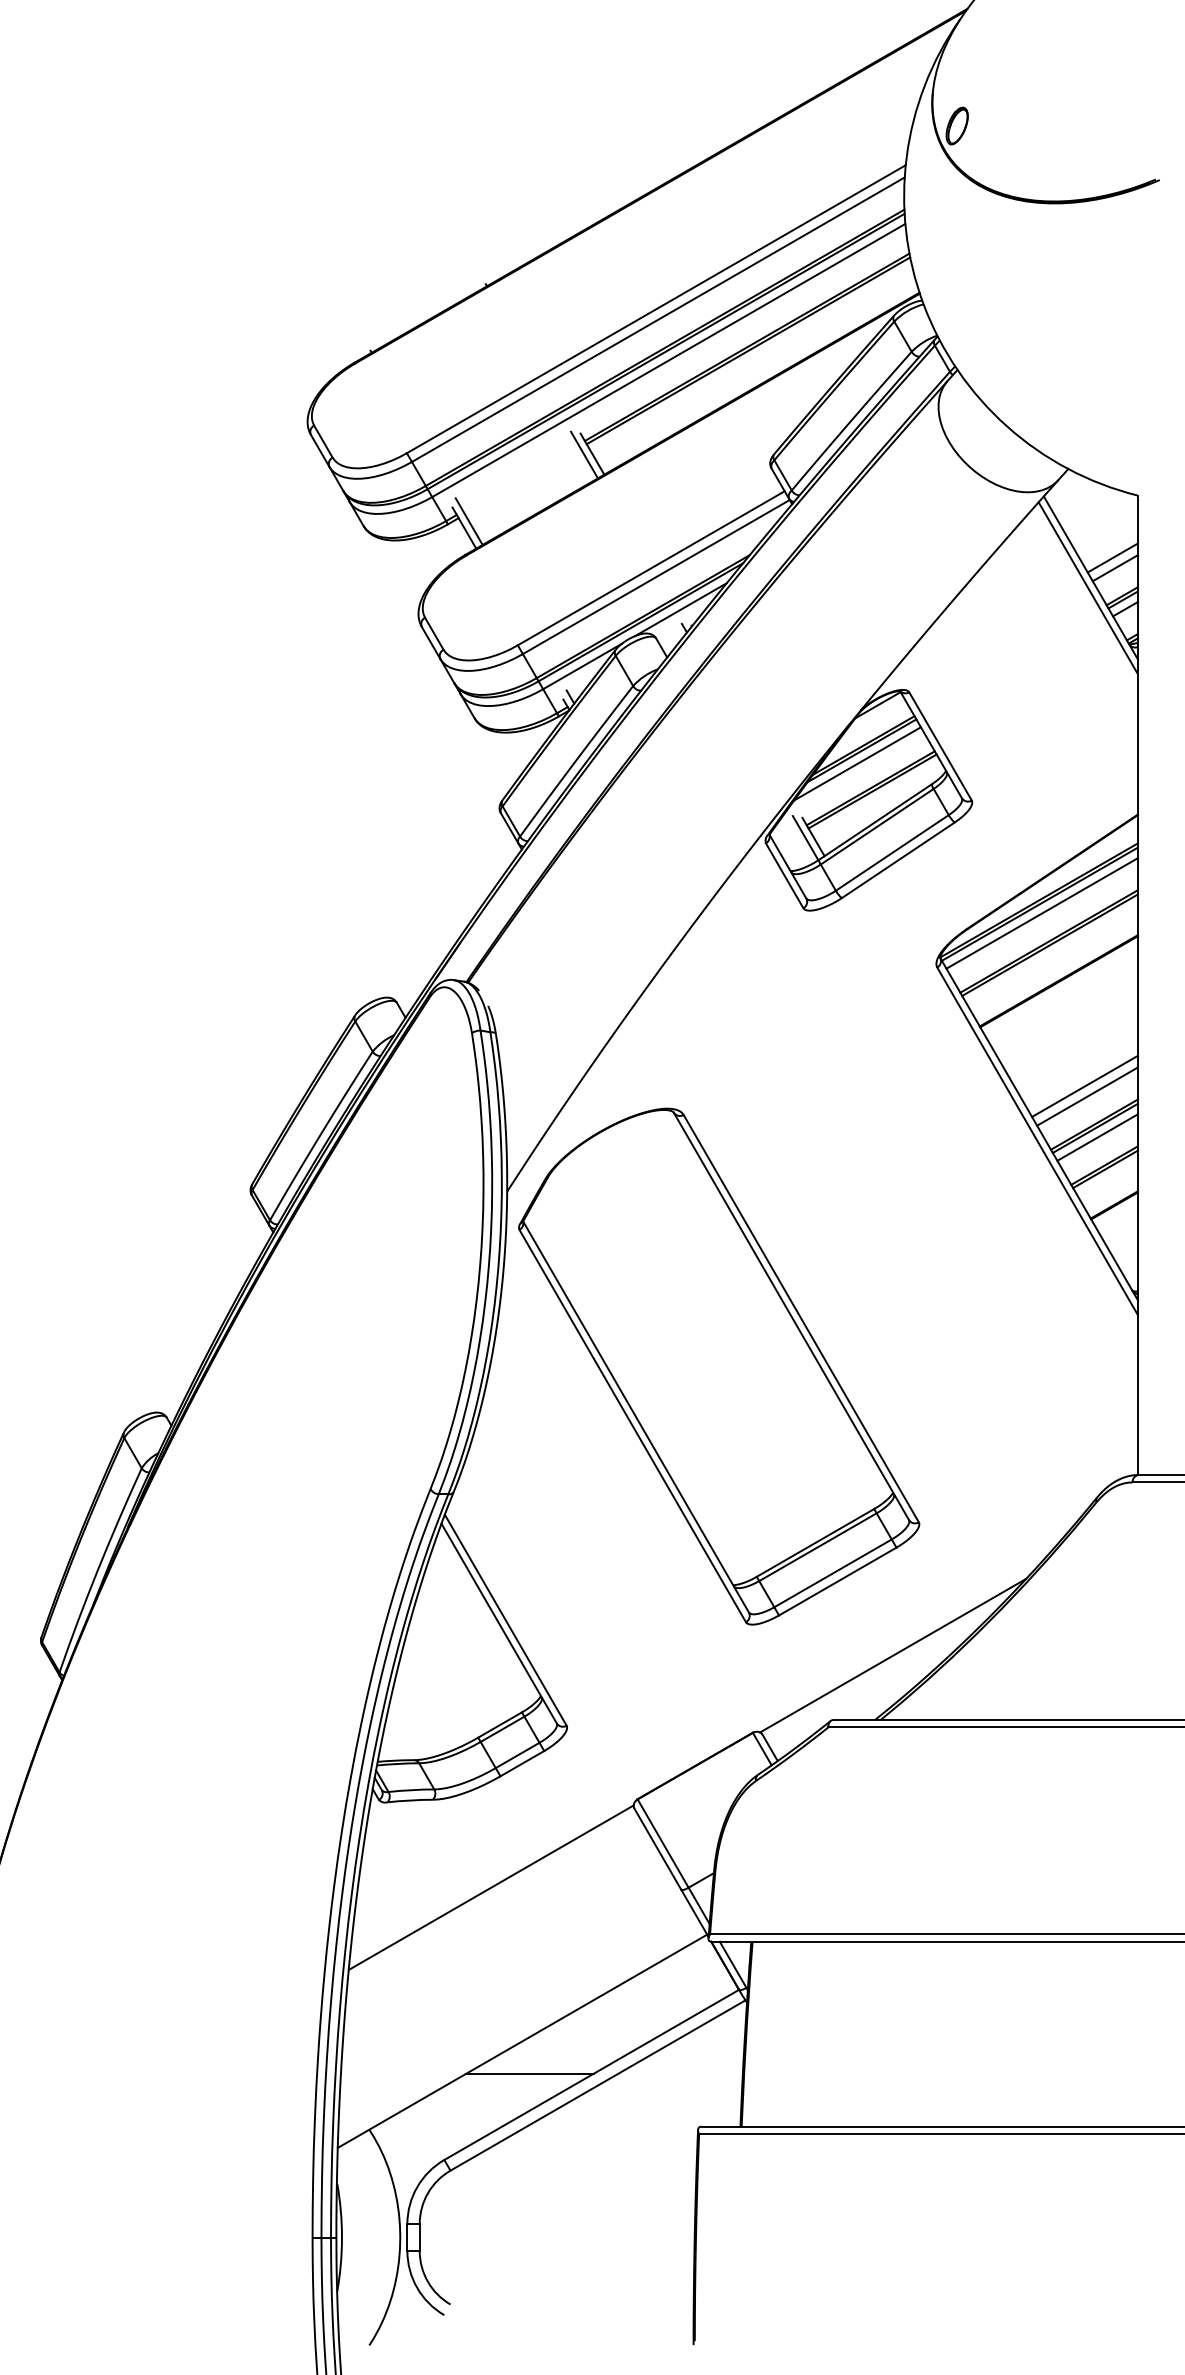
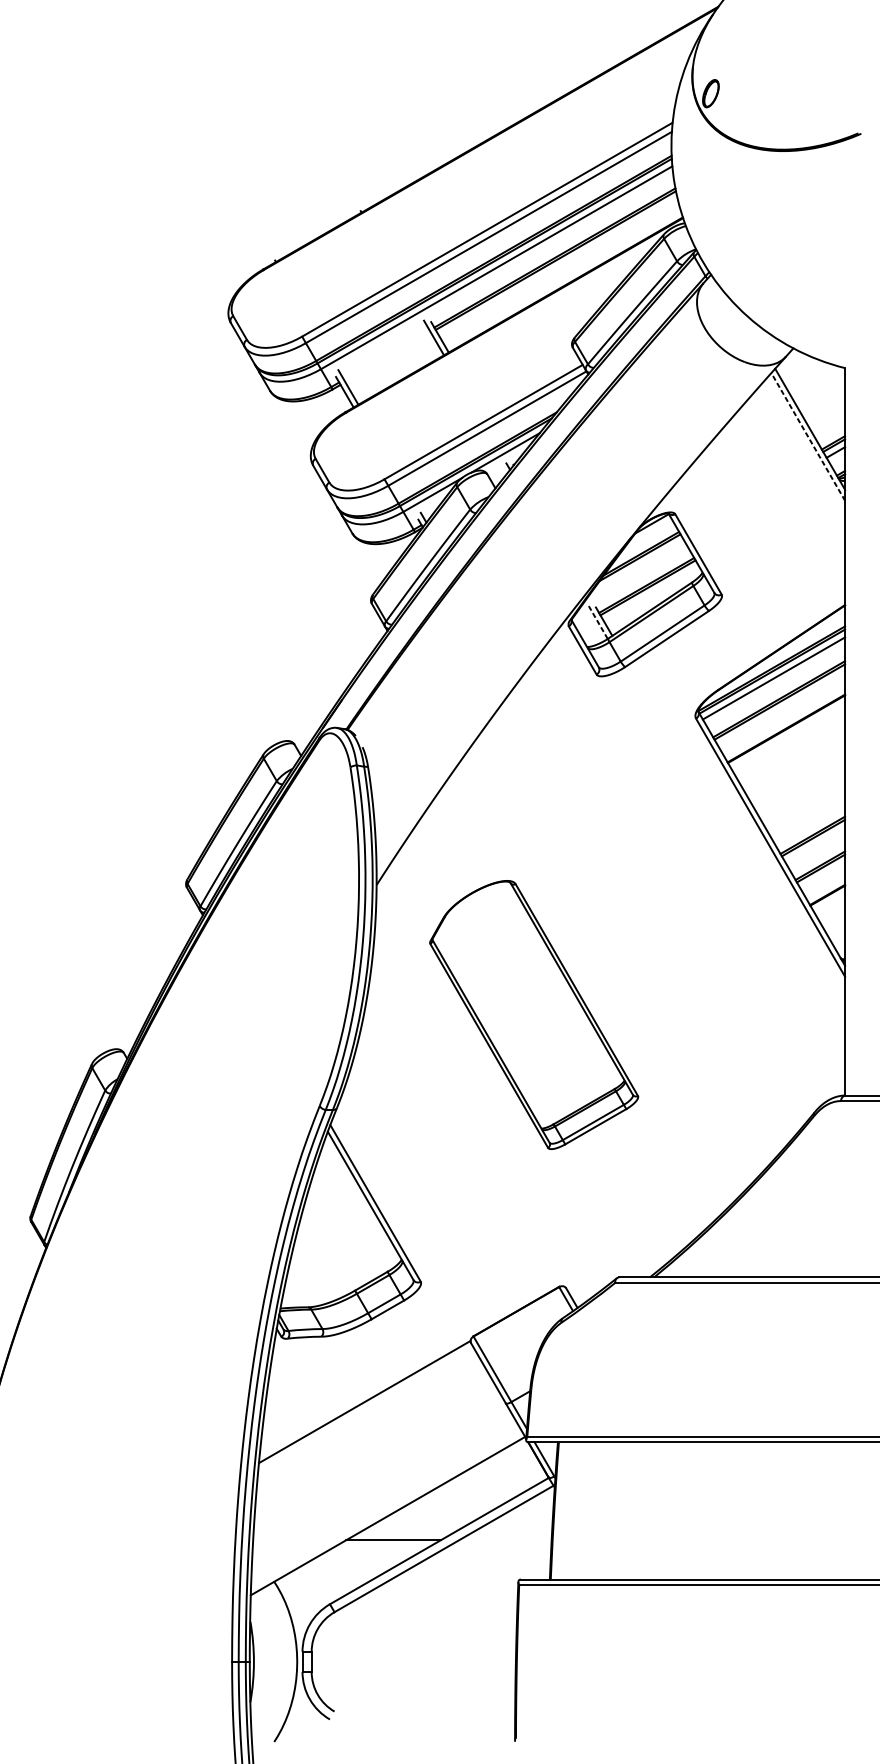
line: (1112, 557) -> (826, 414), removed
line: (1114, 568) -> (827, 422), removed
line: (1088, 587) -> (808, 436), solid -> dashed
line: (857, 763) -> (636, 567), removed
line: (805, 838) -> (598, 622), solid -> dashed
line: (1084, 1085) -> (805, 806), removed
line: (1087, 1096) -> (807, 814), removed
line: (1097, 1137) -> (815, 844), removed
part: (719, 1366) -> (534, 1014), size x0.7
line: (893, 1655) -> (663, 1229), removed

